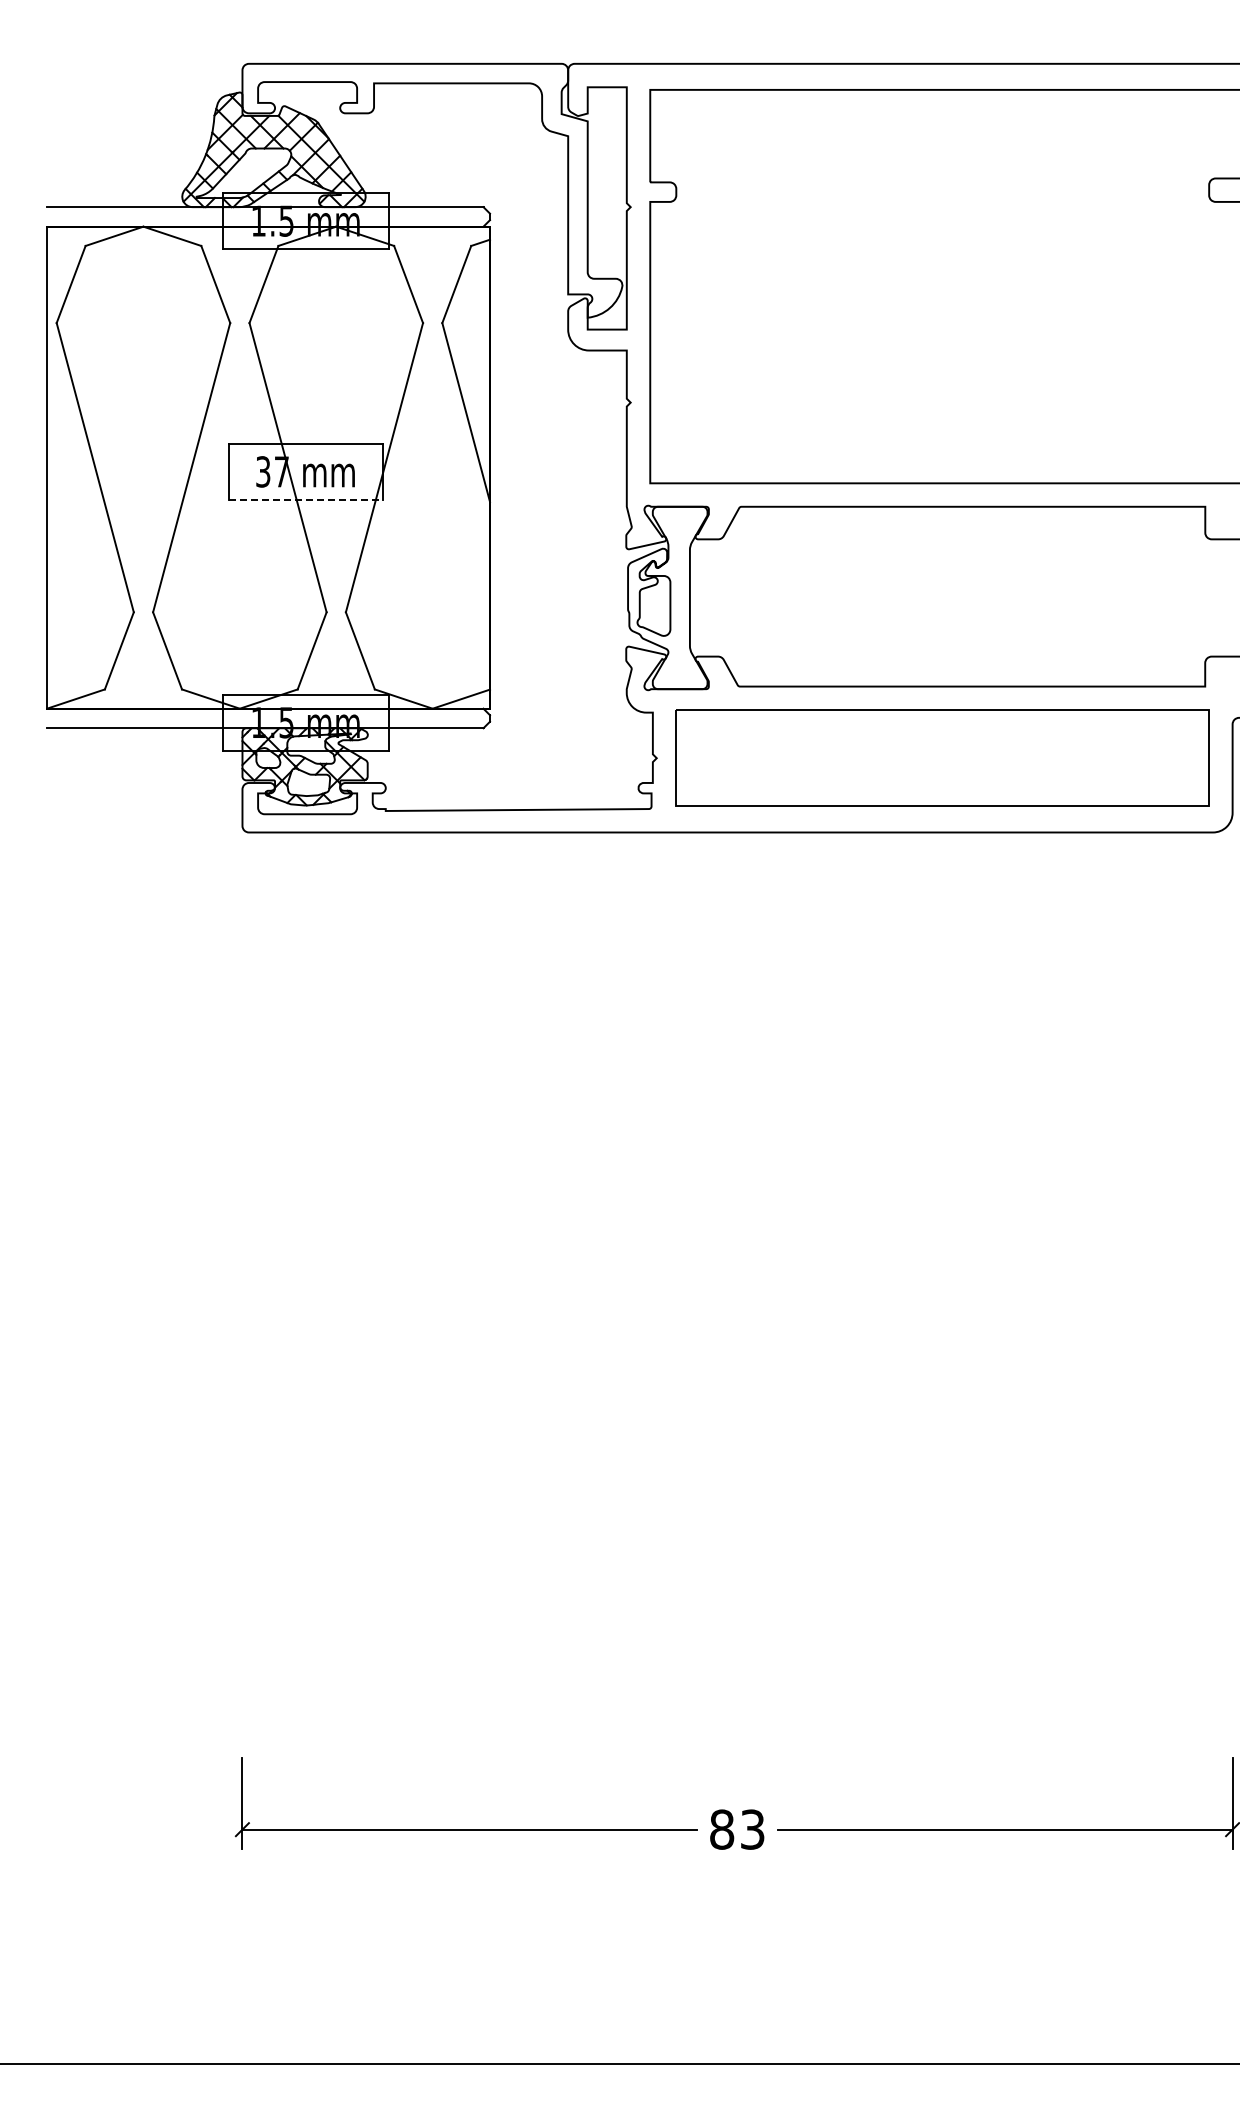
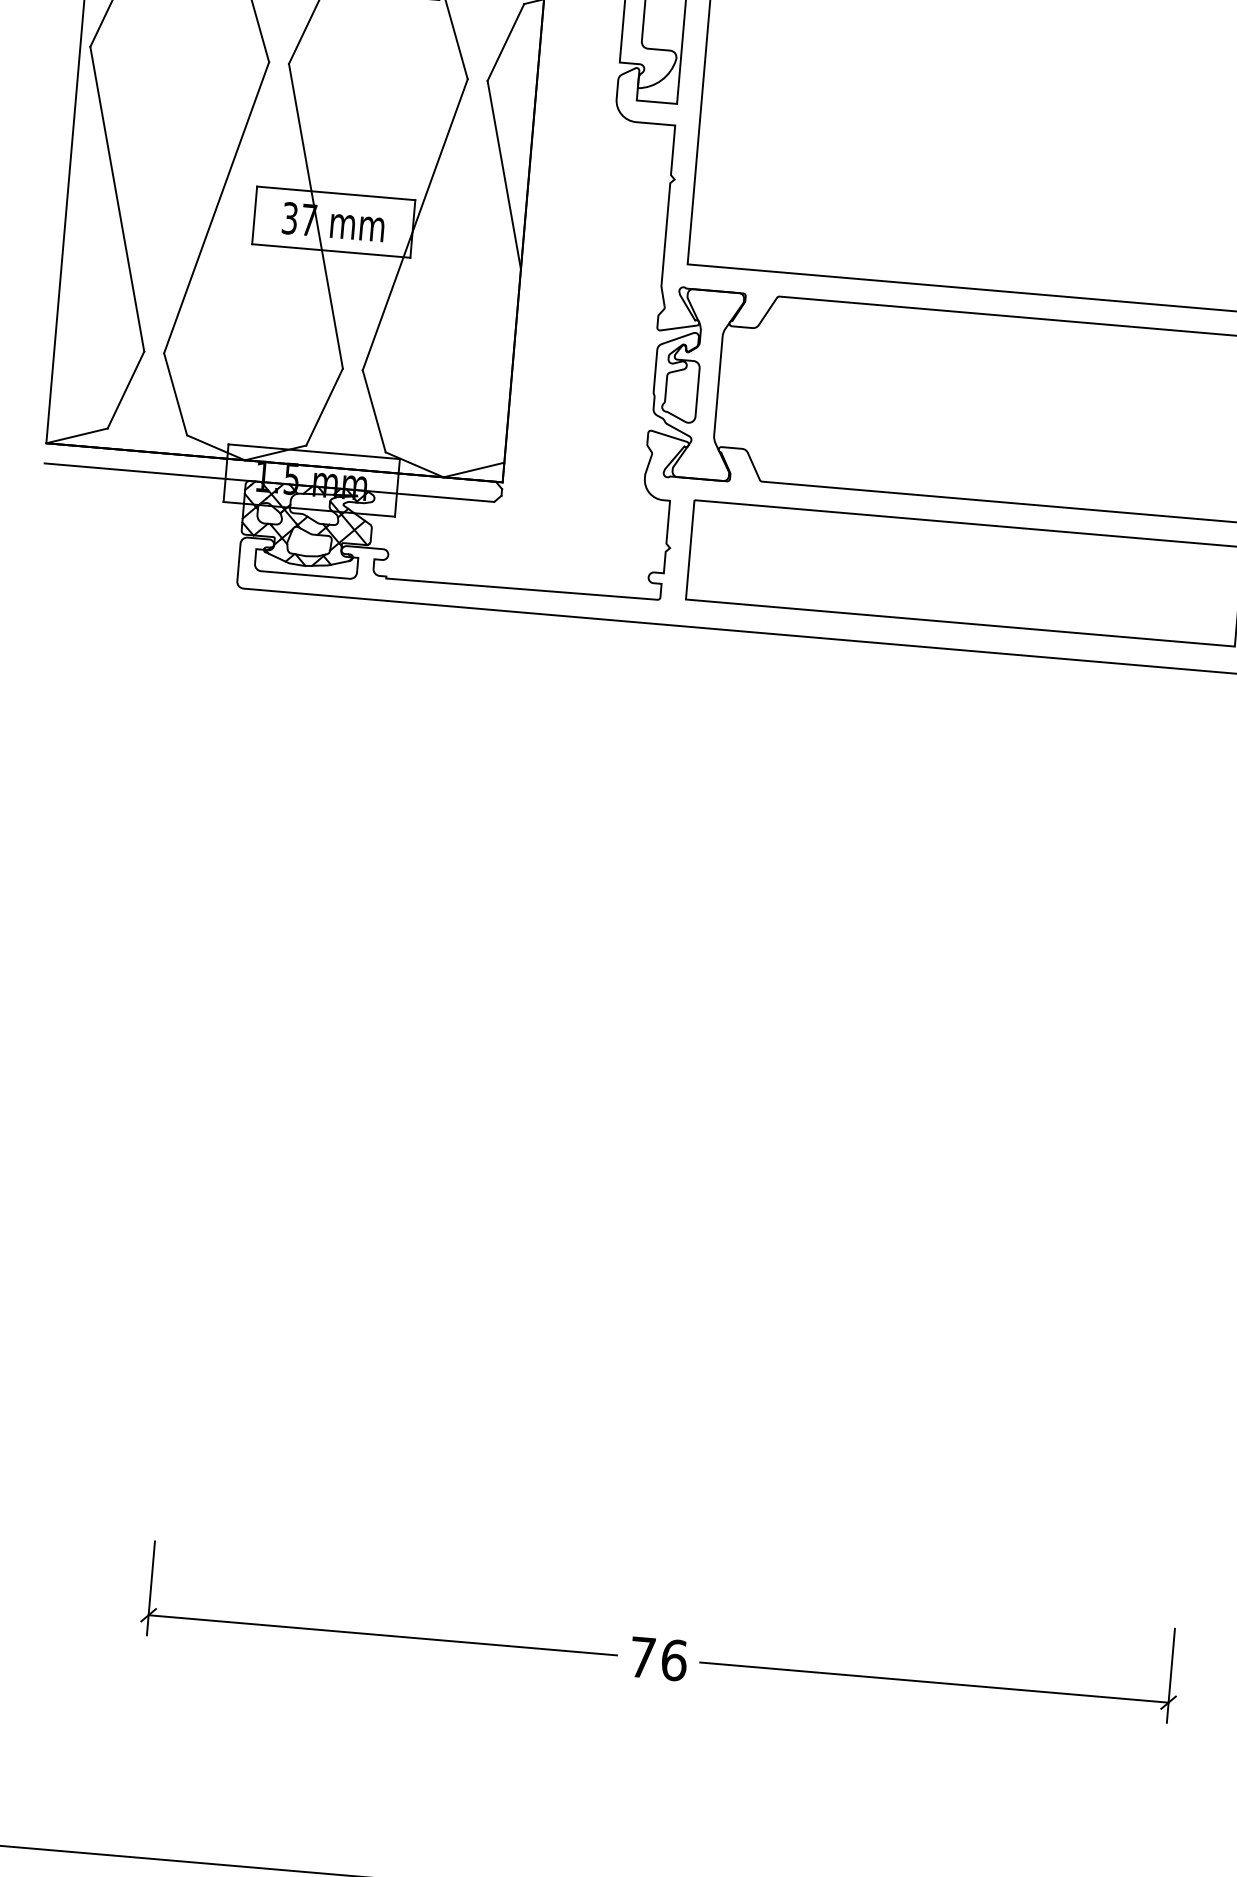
line: (305, 499) -> (331, 250), dashed -> solid
text: (737, 1829) -> (658, 1658), 83 -> 76

